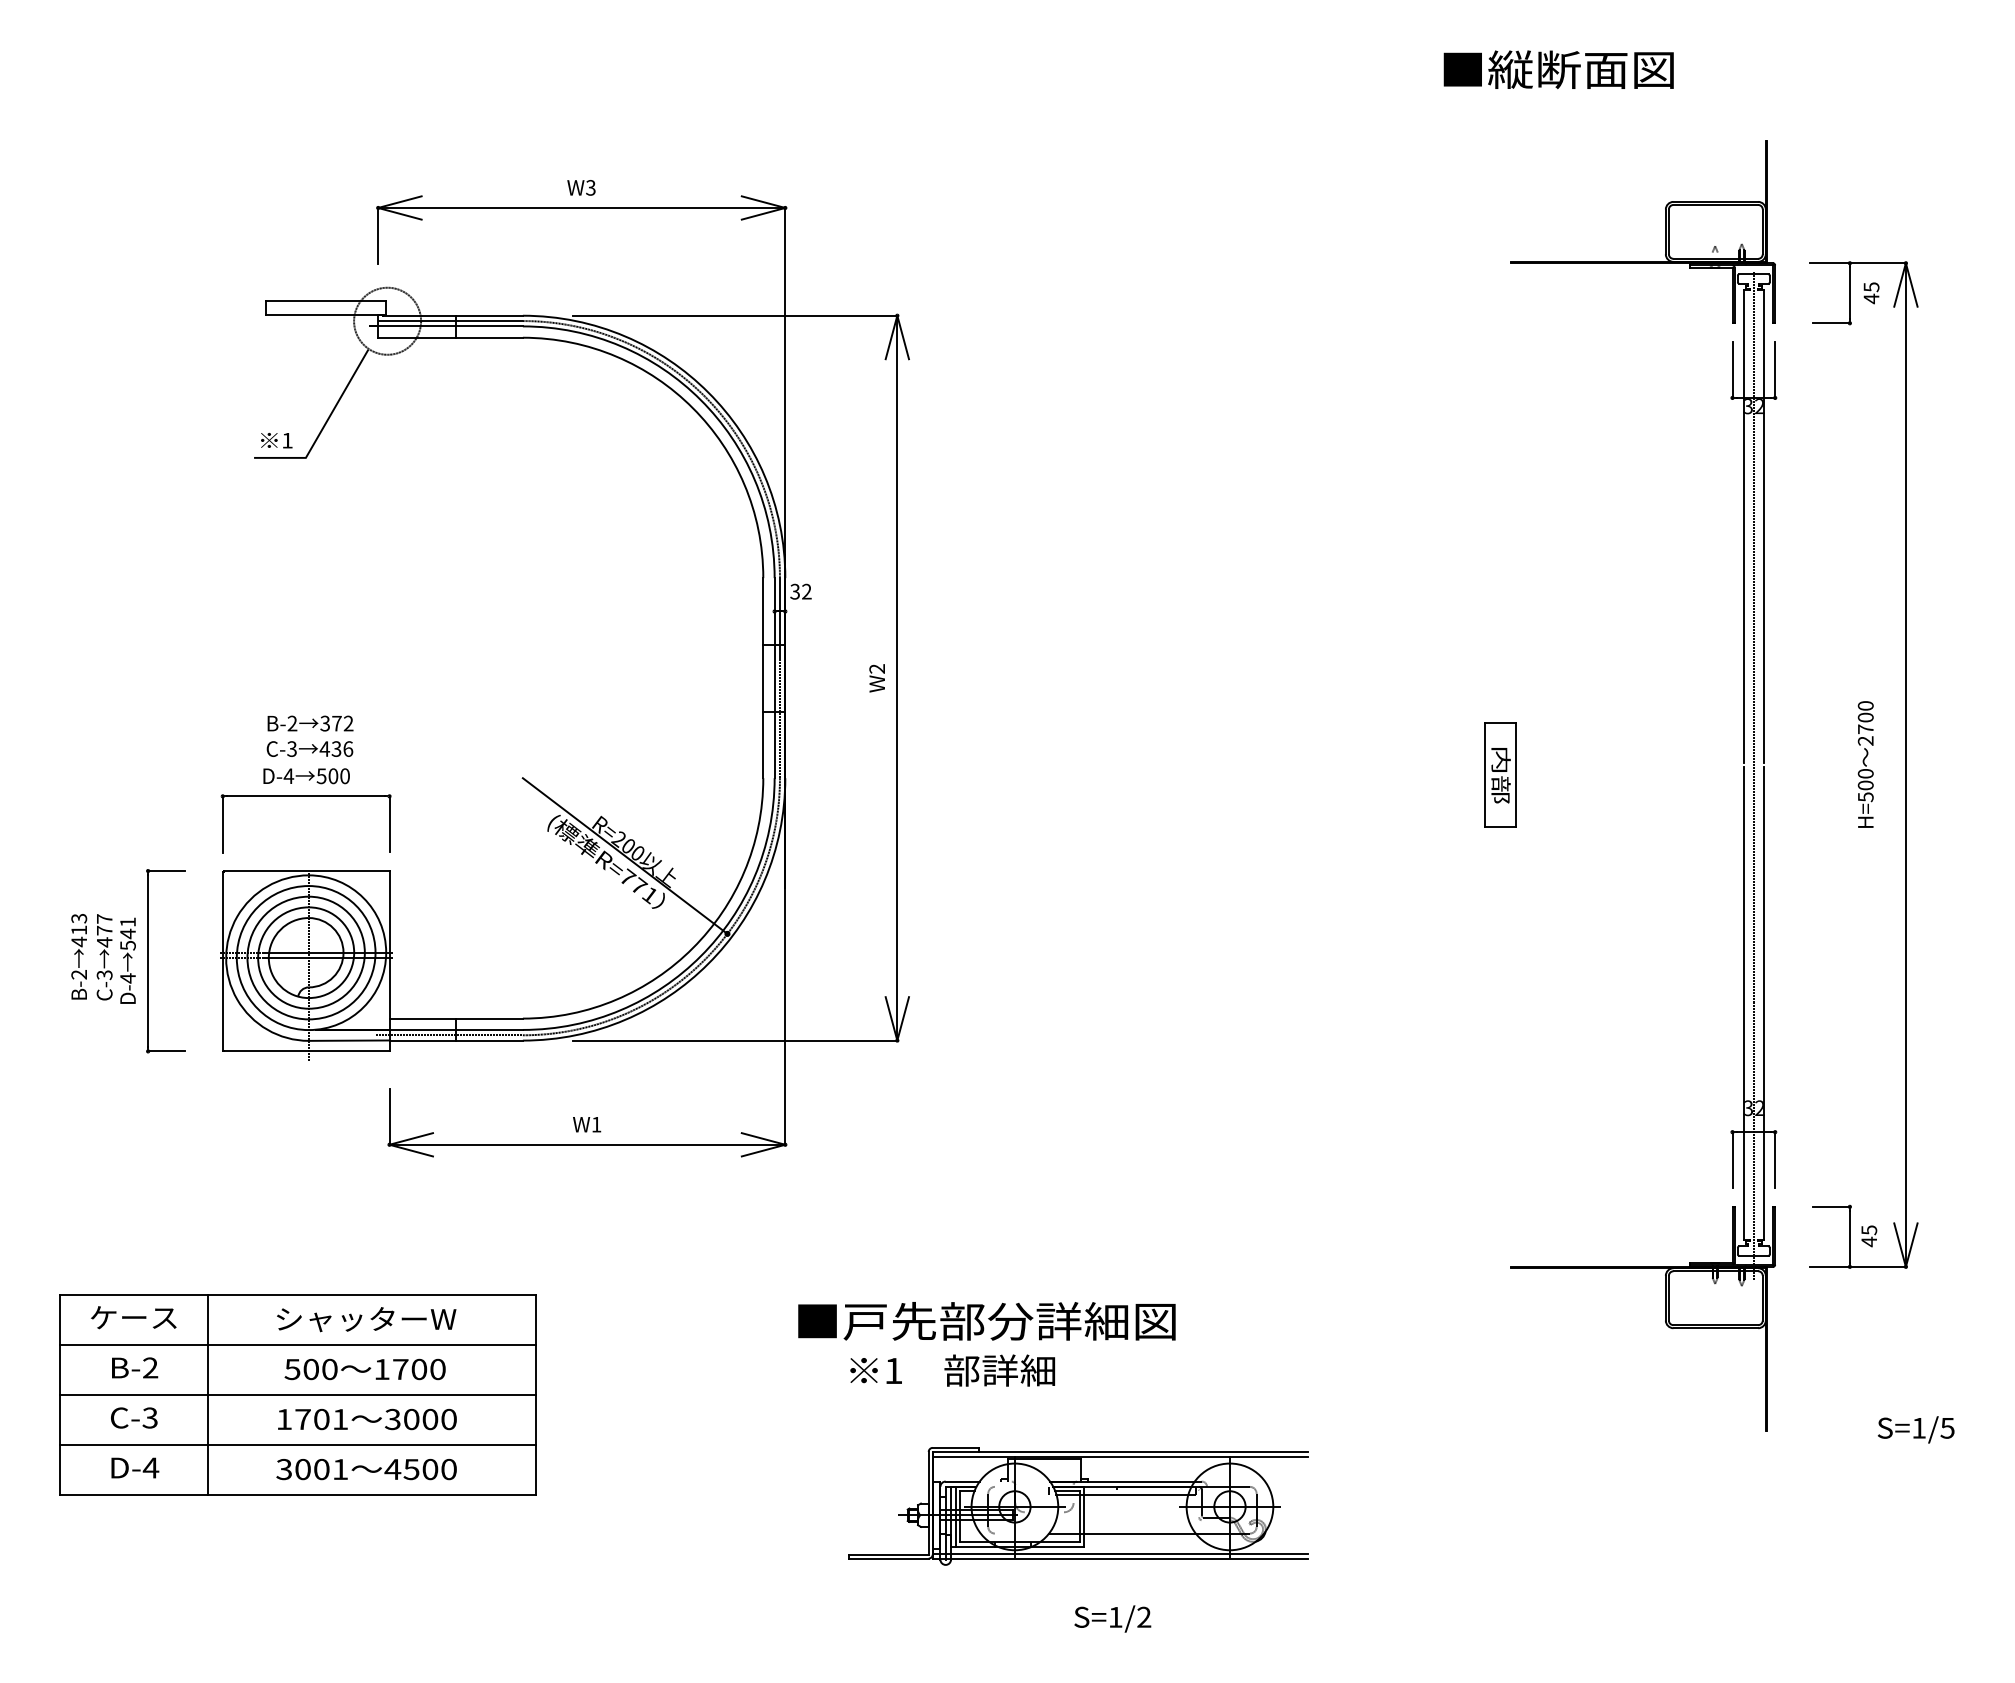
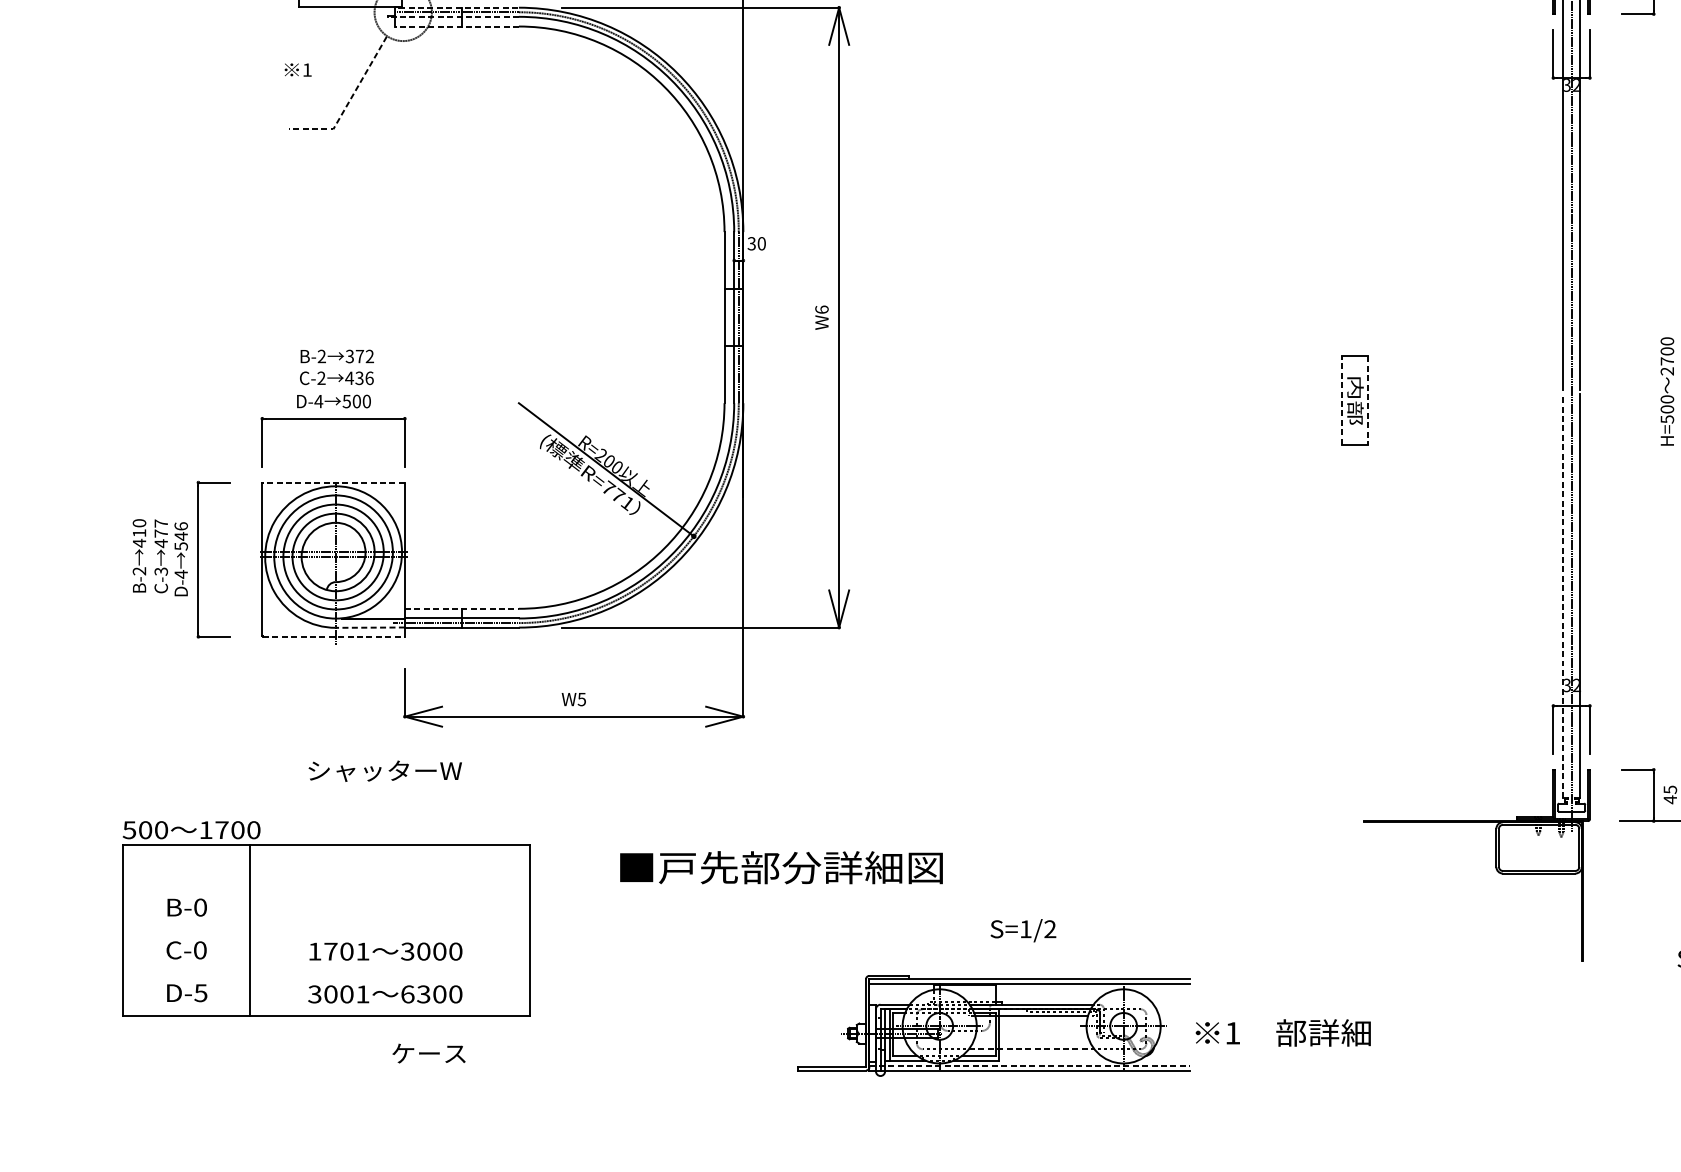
line: (453, 315) -> (459, 7), solid -> dashed
line: (446, 326) -> (453, 16), solid -> dashed
line: (450, 337) -> (457, 26), solid -> dashed
line: (323, 426) -> (348, 102), solid -> dashed
text: (276, 440) -> (297, 69), moved
text: (806, 591) -> (761, 243), 32 -> 30
text: (877, 668) -> (822, 309), W2 -> W6
text: (291, 748) -> (321, 377), C-3 -> C-2
line: (1484, 774) -> (1341, 400), solid -> dashed
line: (1515, 774) -> (1367, 400), solid -> dashed
line: (306, 871) -> (333, 482), solid -> dashed
text: (79, 918) -> (139, 523), 413 -> 410
text: (127, 921) -> (180, 525), 541 -> 546
line: (1743, 1003) -> (1562, 595), solid -> dashed
line: (456, 1018) -> (462, 608), solid -> dashed
line: (348, 1040) -> (369, 627), solid -> dashed
line: (306, 1051) -> (333, 636), solid -> dashed
text: (596, 1124) -> (581, 699), W1 -> W5
text: (133, 1317) -> (428, 1053), moved
text: (366, 1319) -> (385, 771), moved
text: (986, 1321) -> (781, 867), moved
line: (297, 1345) -> (326, 888), removed
text: (150, 1367) -> (200, 907), B-2 -> B-0
text: (364, 1369) -> (191, 830), moved
text: (952, 1370) -> (1283, 1032), moved
line: (297, 1395) -> (326, 931), removed
text: (149, 1417) -> (199, 949), C-3 -> C-0
line: (297, 1445) -> (326, 973), removed
text: (150, 1467) -> (200, 992), D-4 -> D-5
text: (401, 1469) -> (415, 994), 4500 -> 6300
line: (1122, 1533) -> (1031, 1049), solid -> dashed
line: (1120, 1553) -> (1030, 1066), solid -> dashed
text: (1112, 1618) -> (1023, 930), moved

